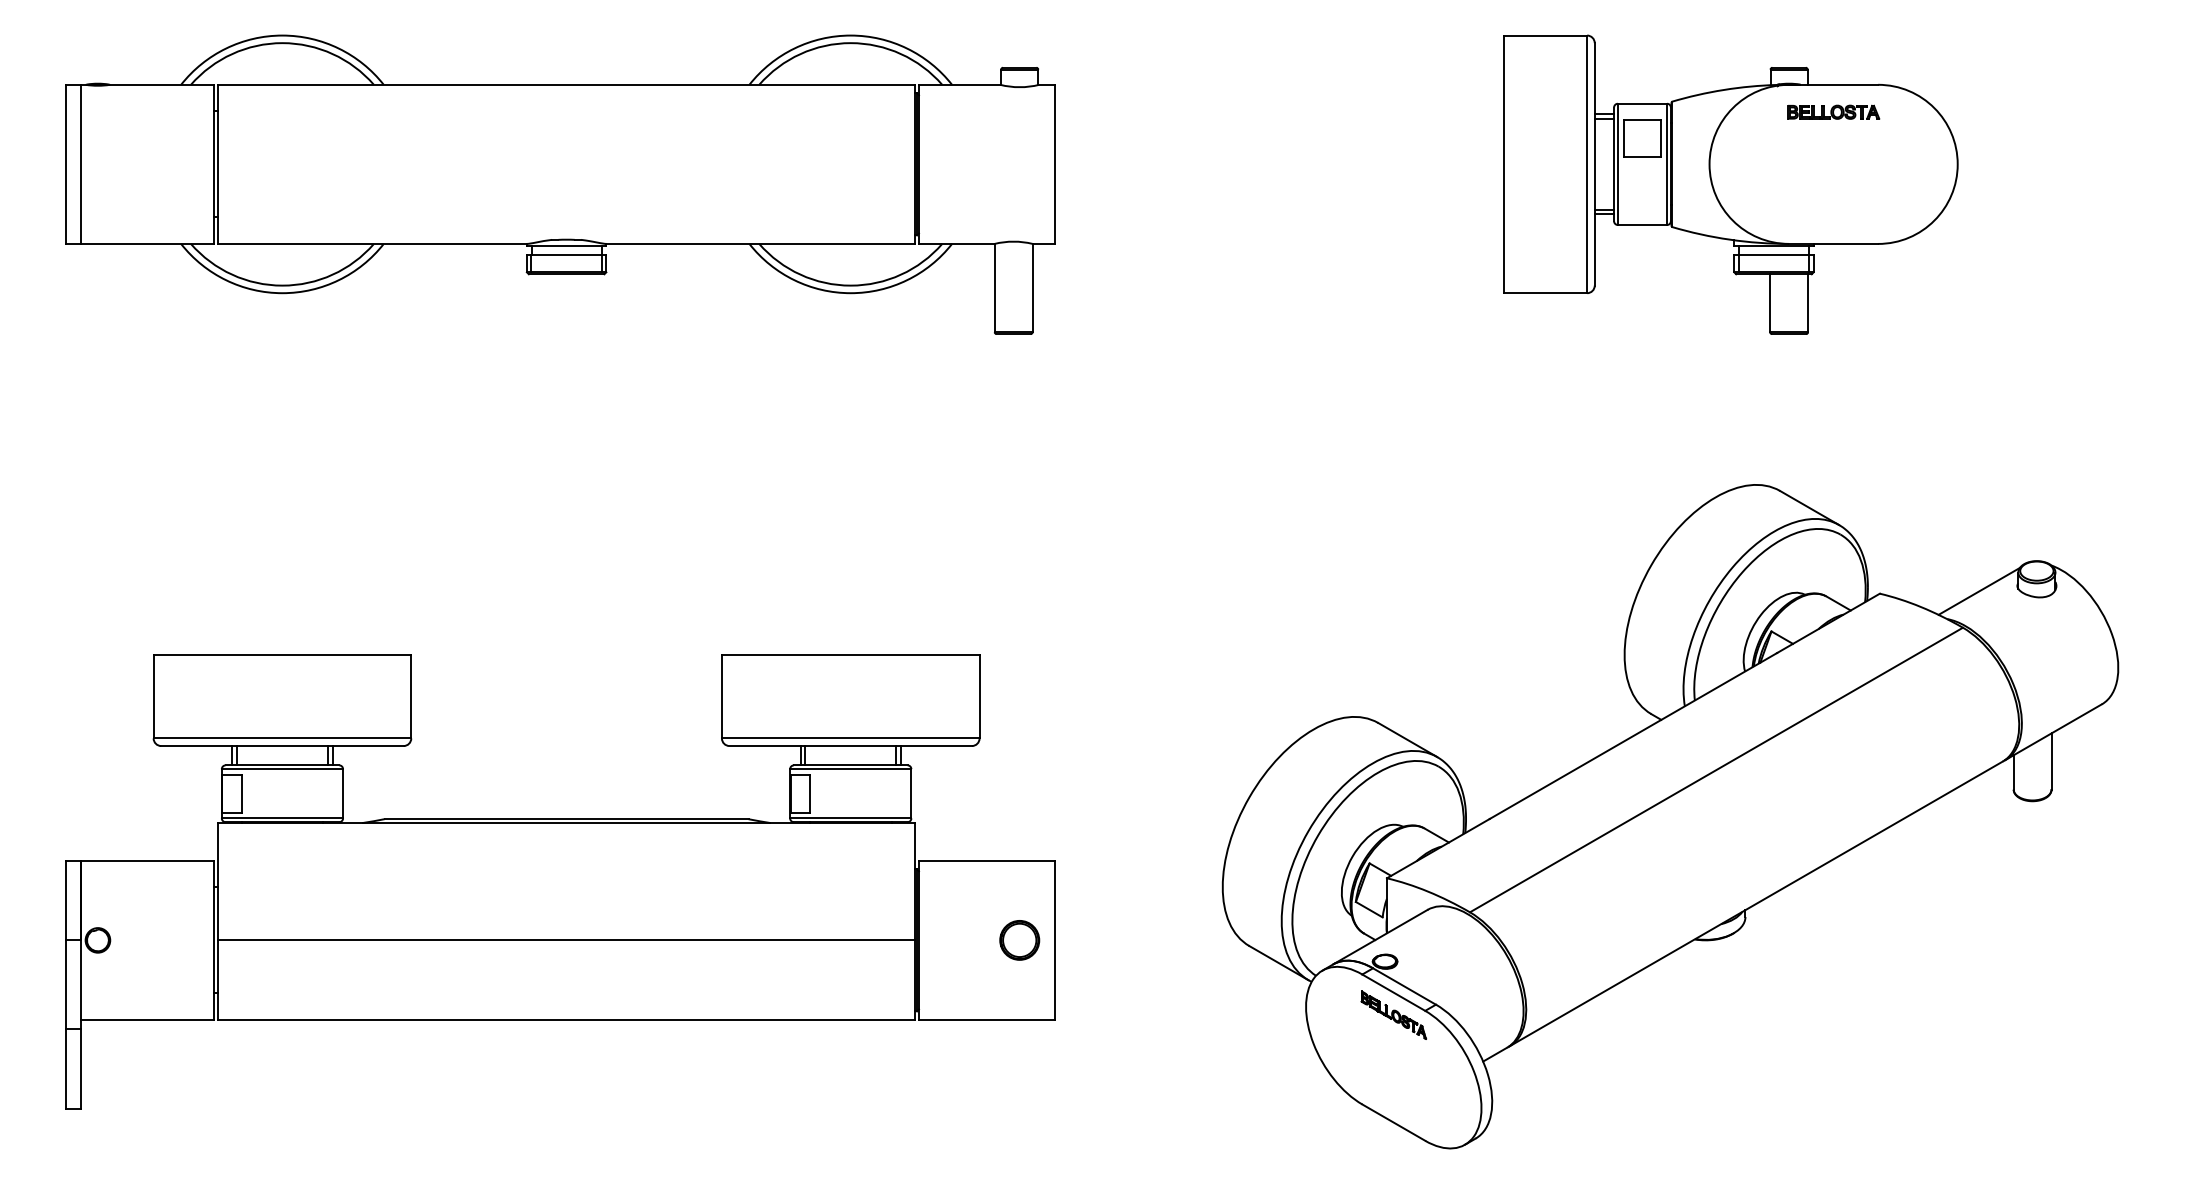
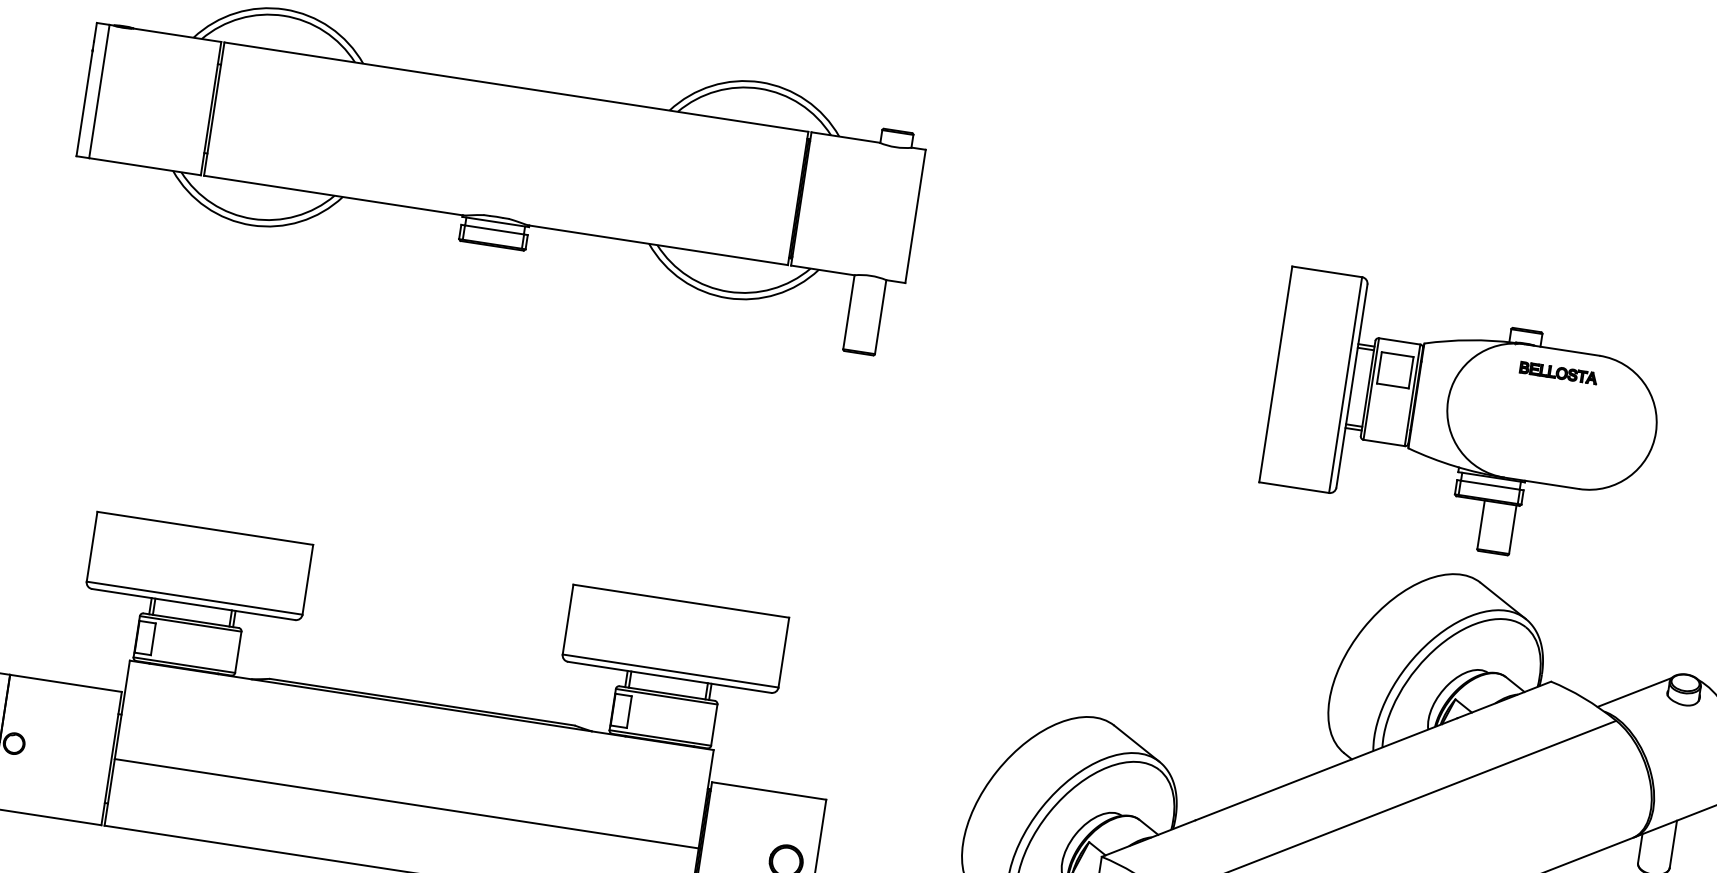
part: (1730, 184) -> (1463, 420), moved

